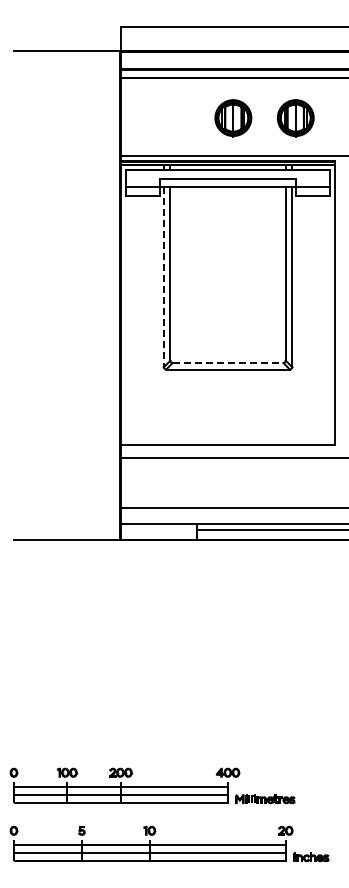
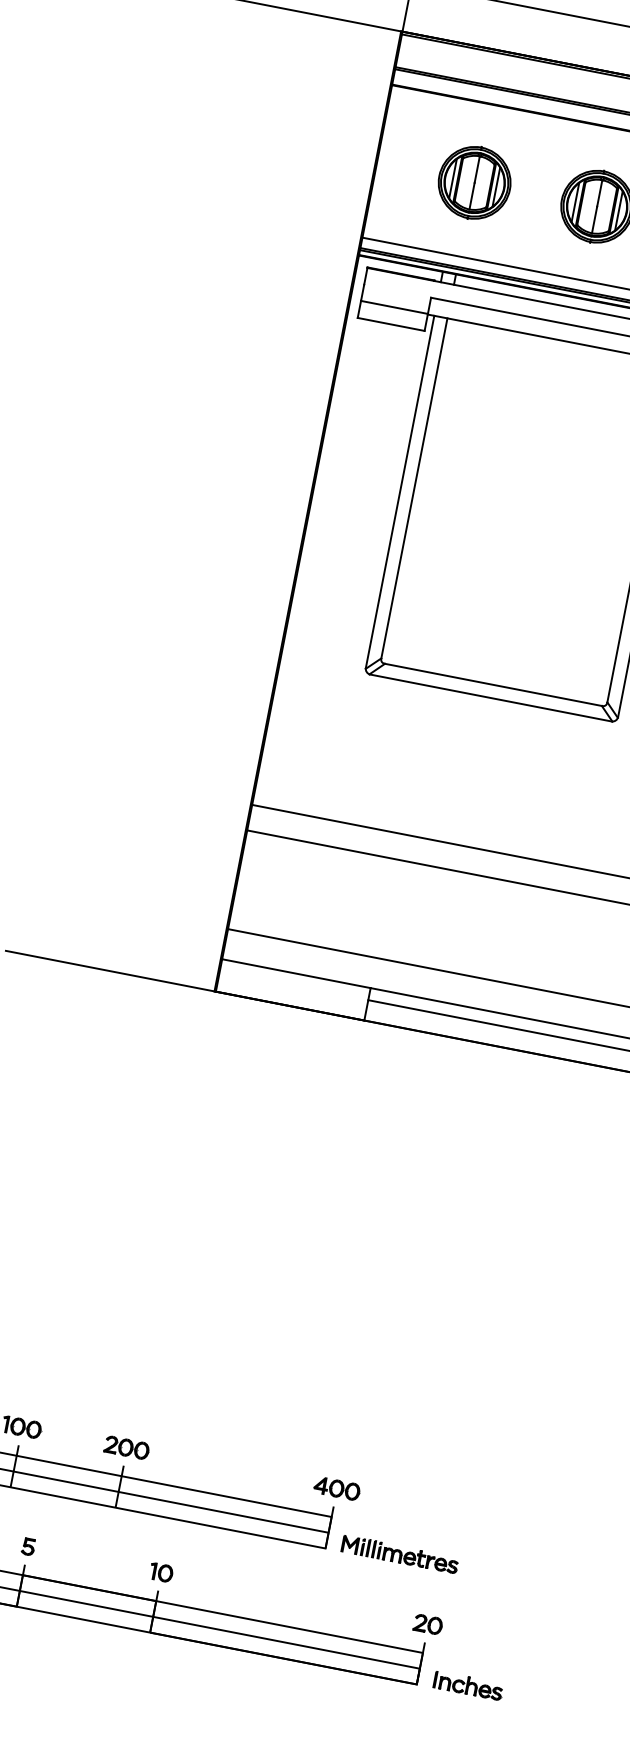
part: (170, 118) -> (473, 183), added
line: (163, 277) -> (399, 492), dashed -> solid
line: (228, 362) -> (494, 684), dashed -> solid

